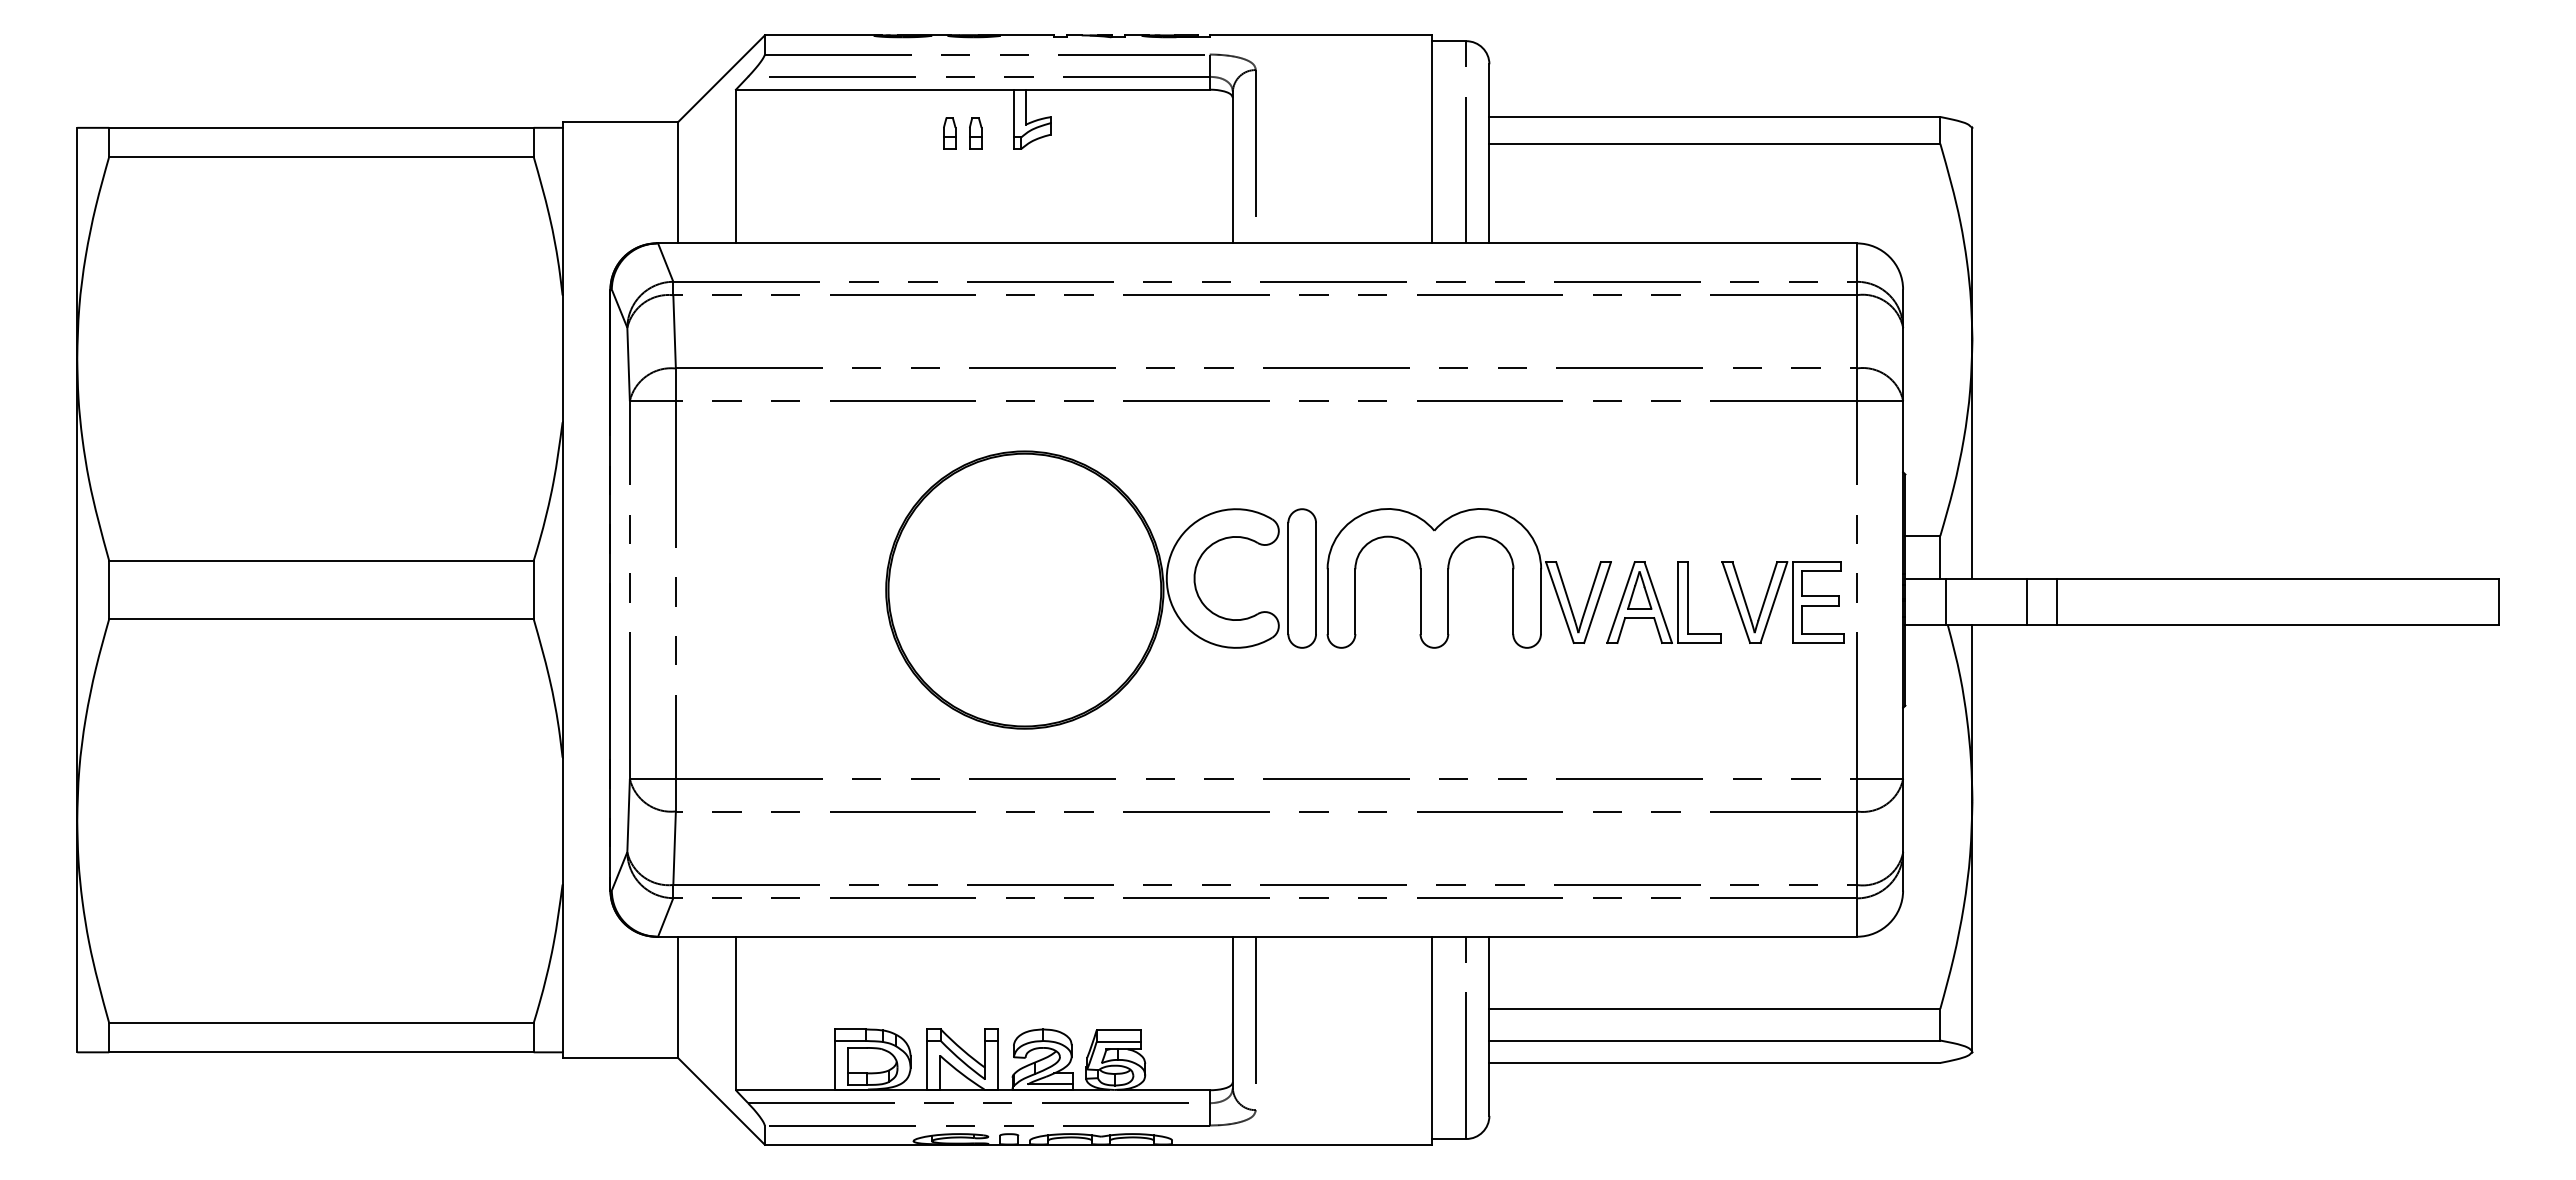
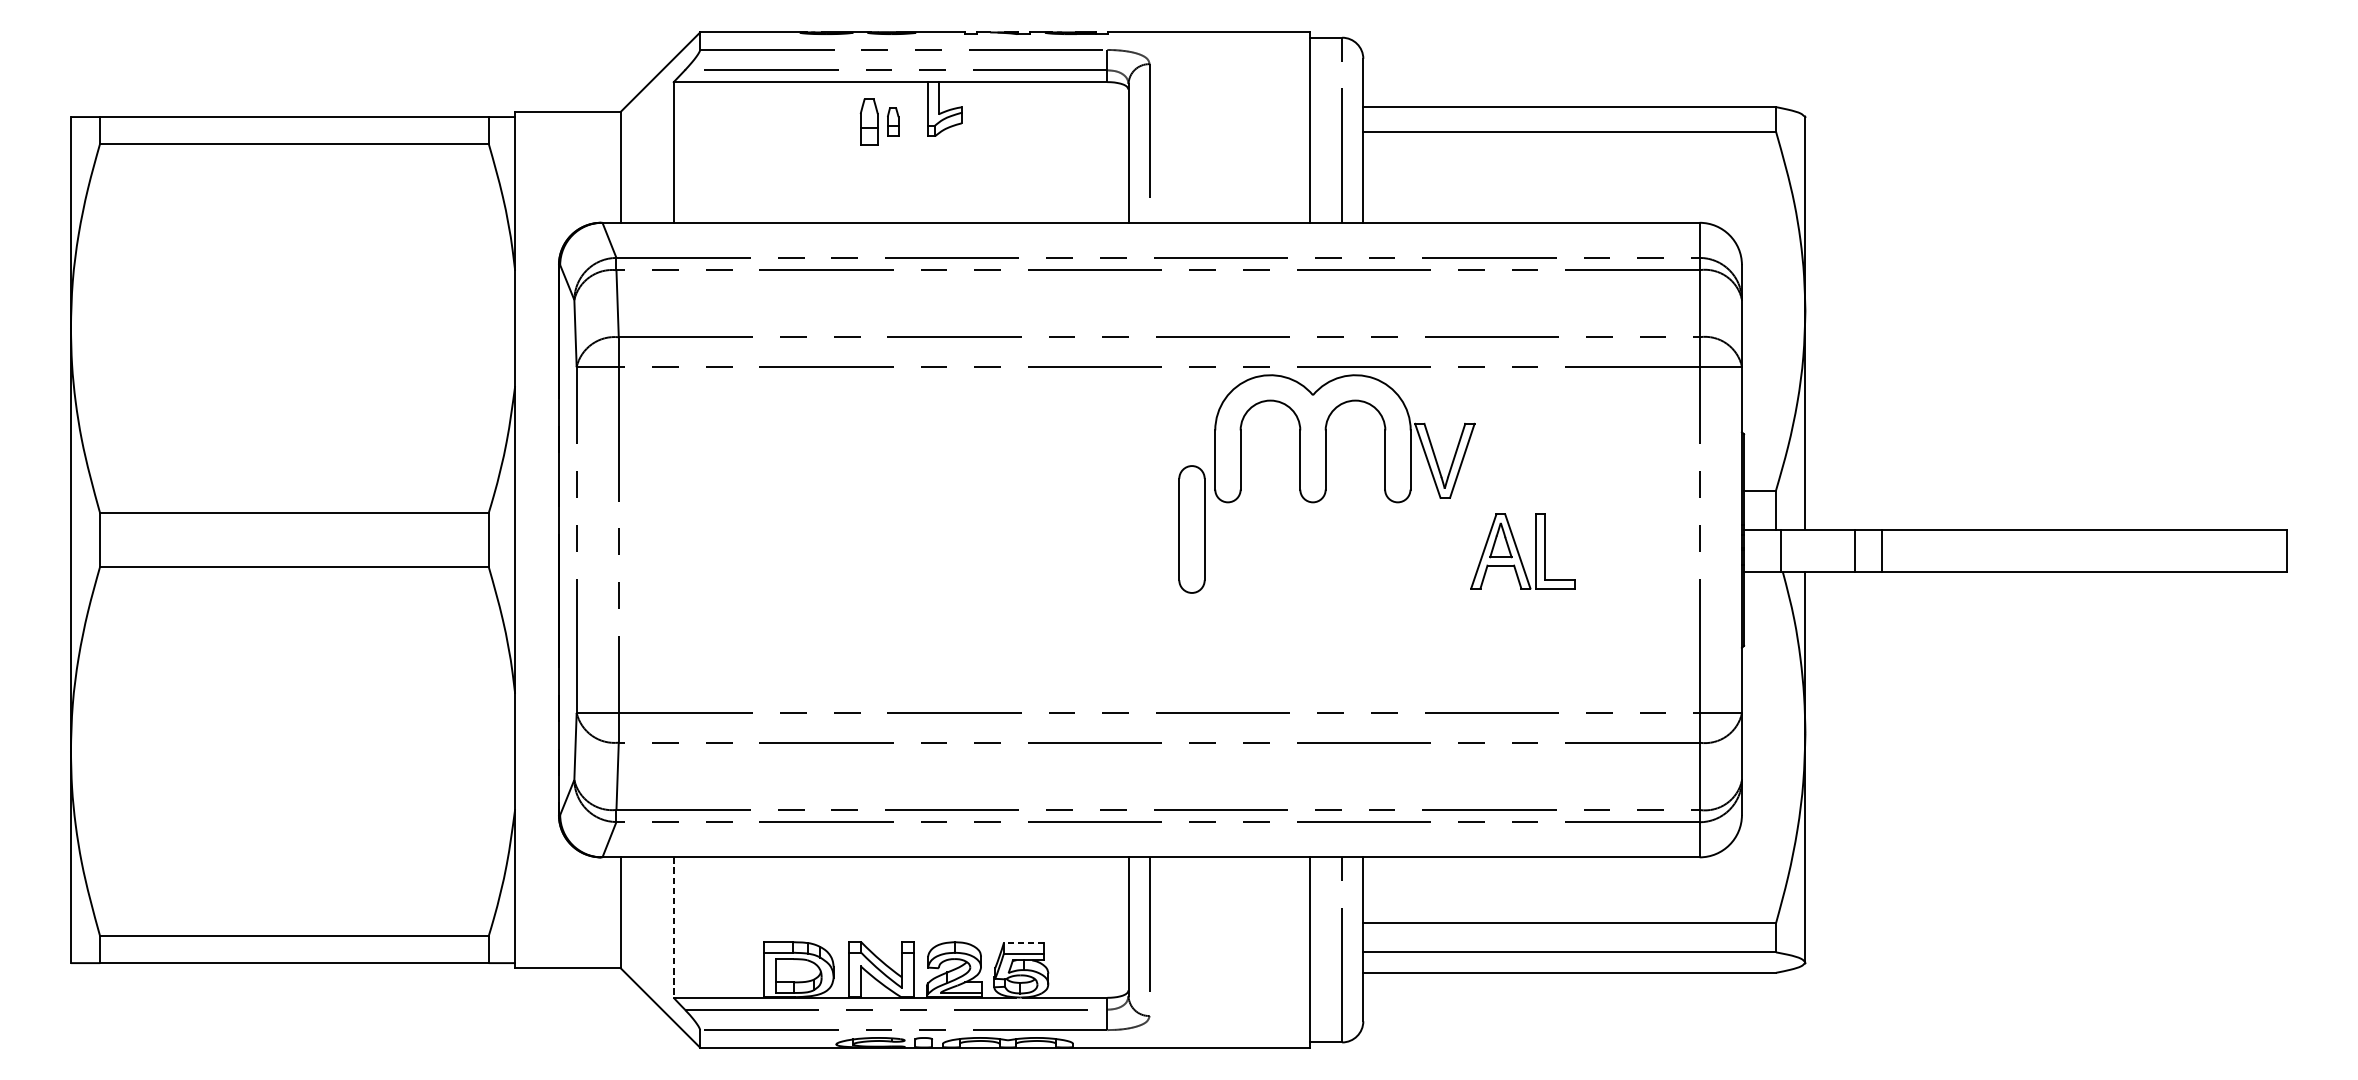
part: (949, 133) -> (869, 122), size x1.6
part: (1448, 578) -> (1325, 438), moved
part: (1082, 589) -> (990, 539), removed
part: (1775, 601) -> (1625, 550), removed
line: (735, 1013) -> (673, 927), solid -> dashed
line: (1118, 1030) -> (1023, 943), solid -> dashed

